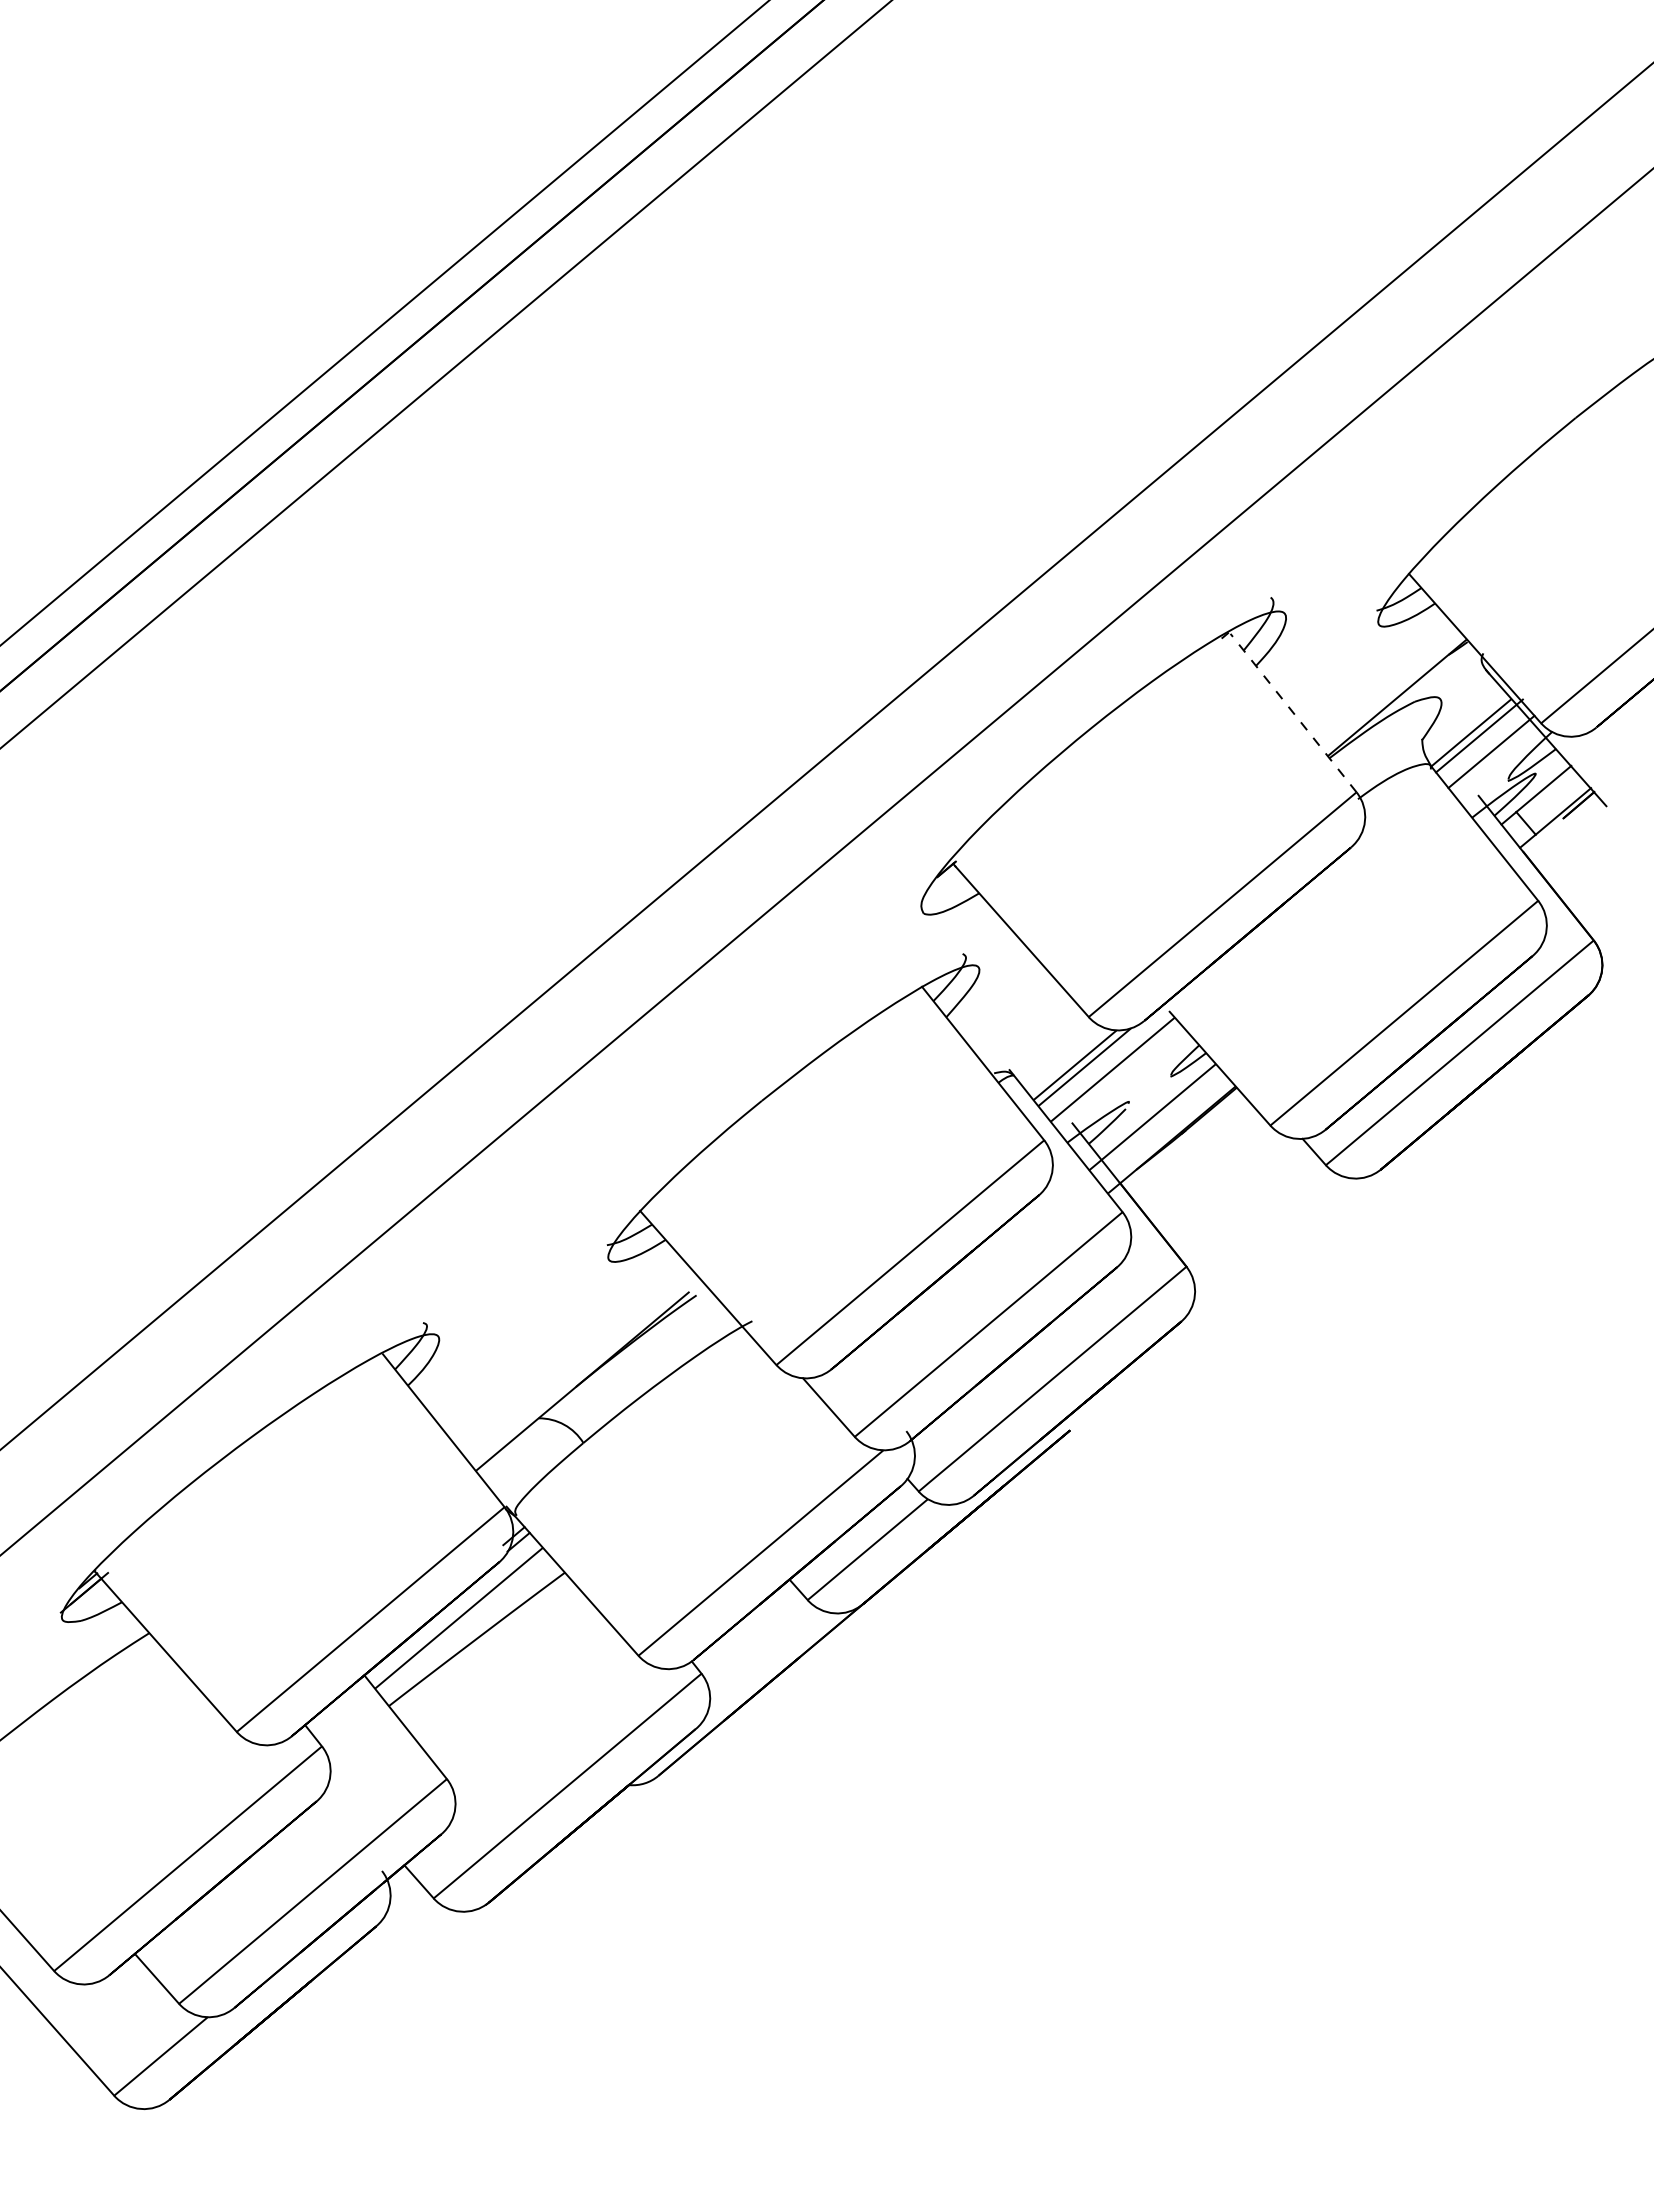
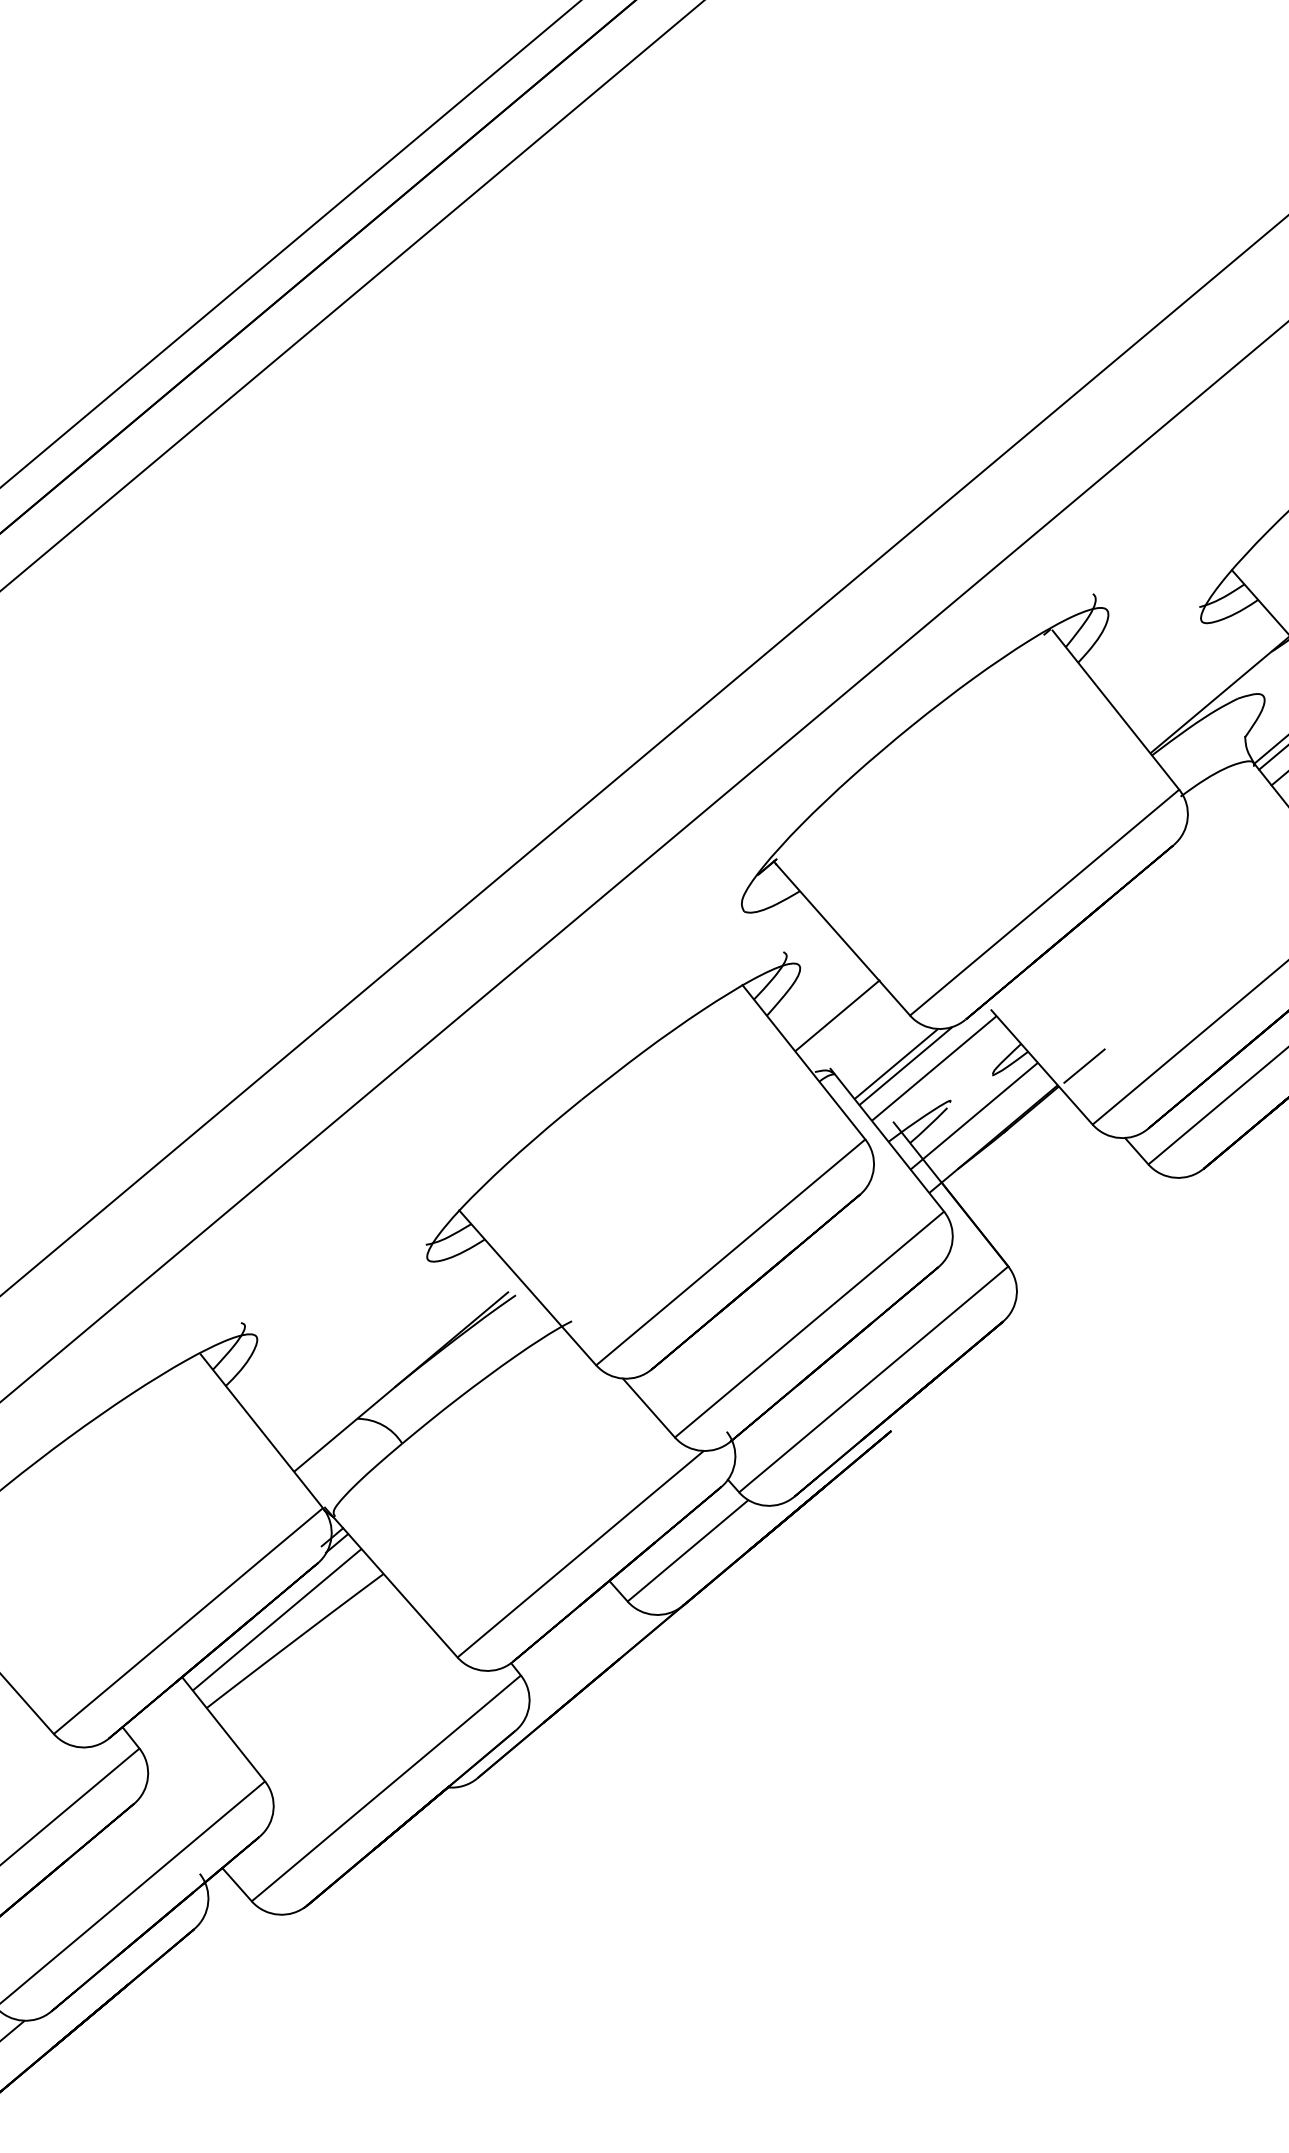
line: (1293, 712) -> (1115, 709), dashed -> solid
line: (1016, 1017) -> (837, 1016), added
line: (1262, 1066) -> (1084, 1065), added

